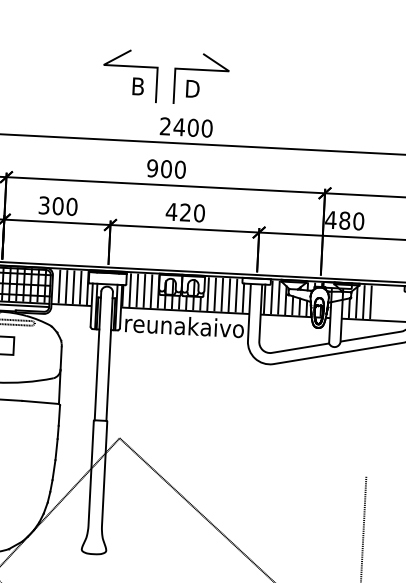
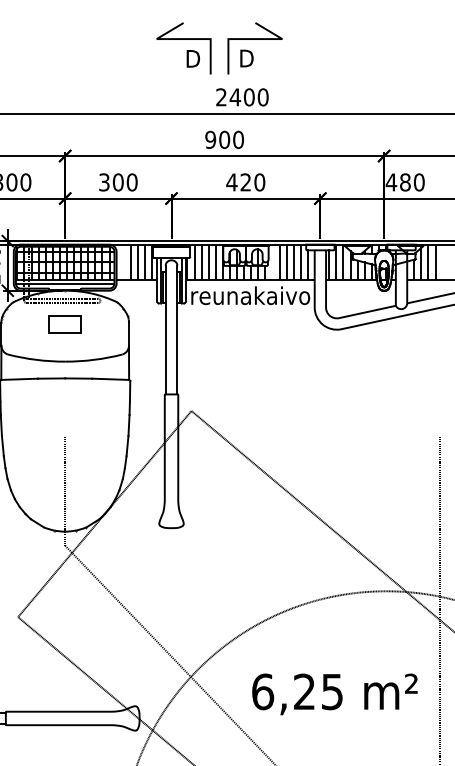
text: (140, 86) -> (194, 58), B -> D
line: (59, 286) -> (123, 262), removed
line: (208, 293) -> (272, 262), removed

